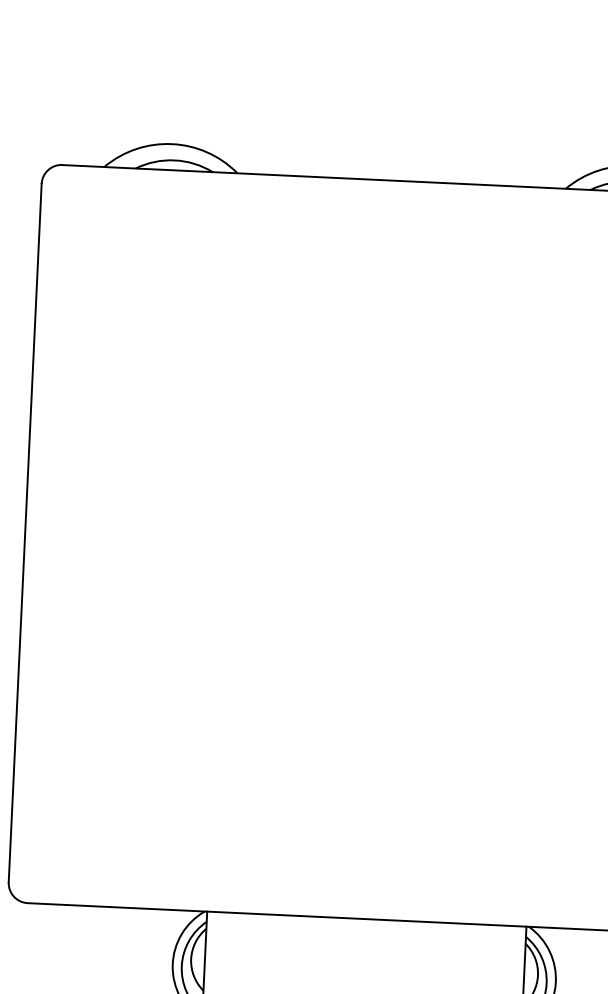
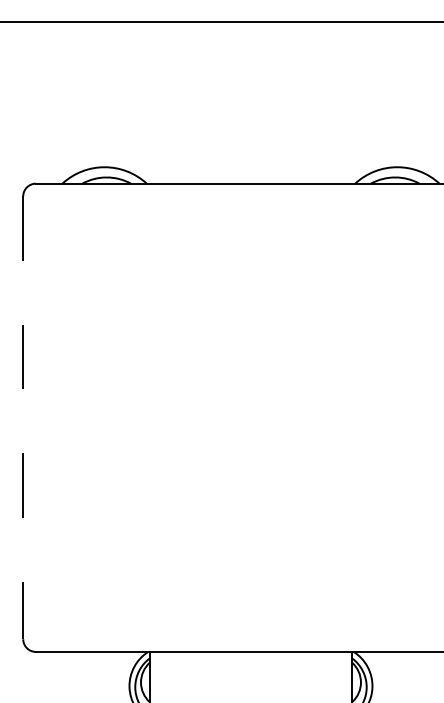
line: (25, 534) -> (23, 418), solid -> dashed

